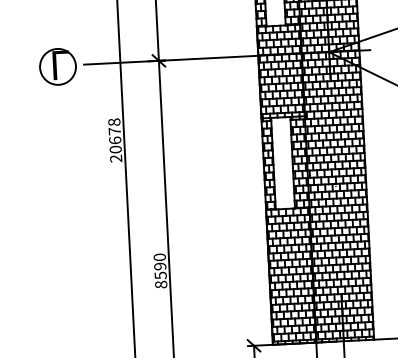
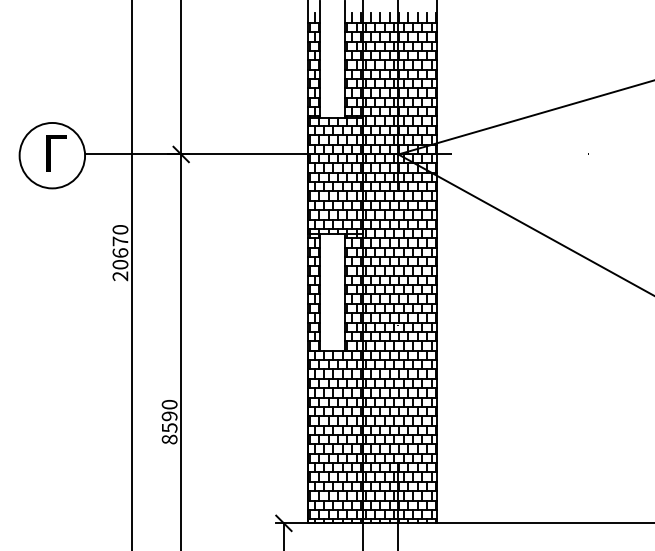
circle: (58, 66) -> (52, 155), size x1.43
text: (114, 122) -> (120, 229), 20678 -> 20670

